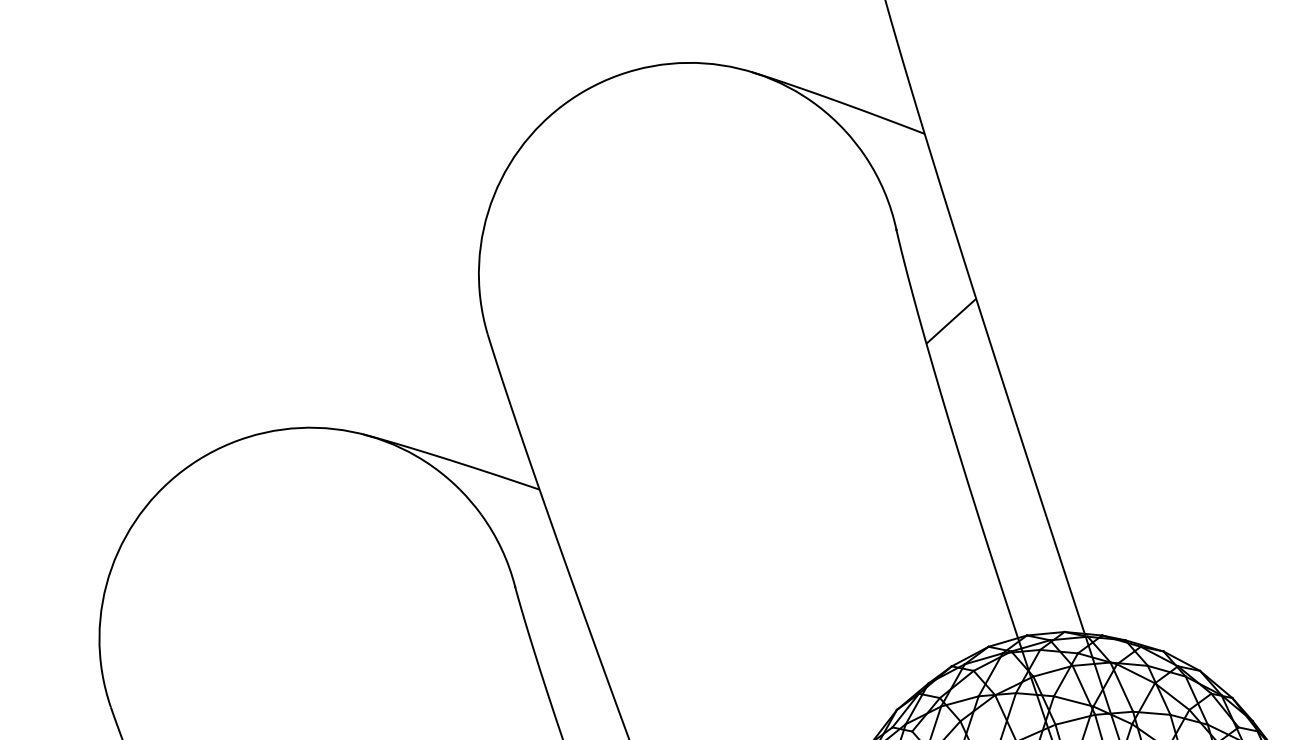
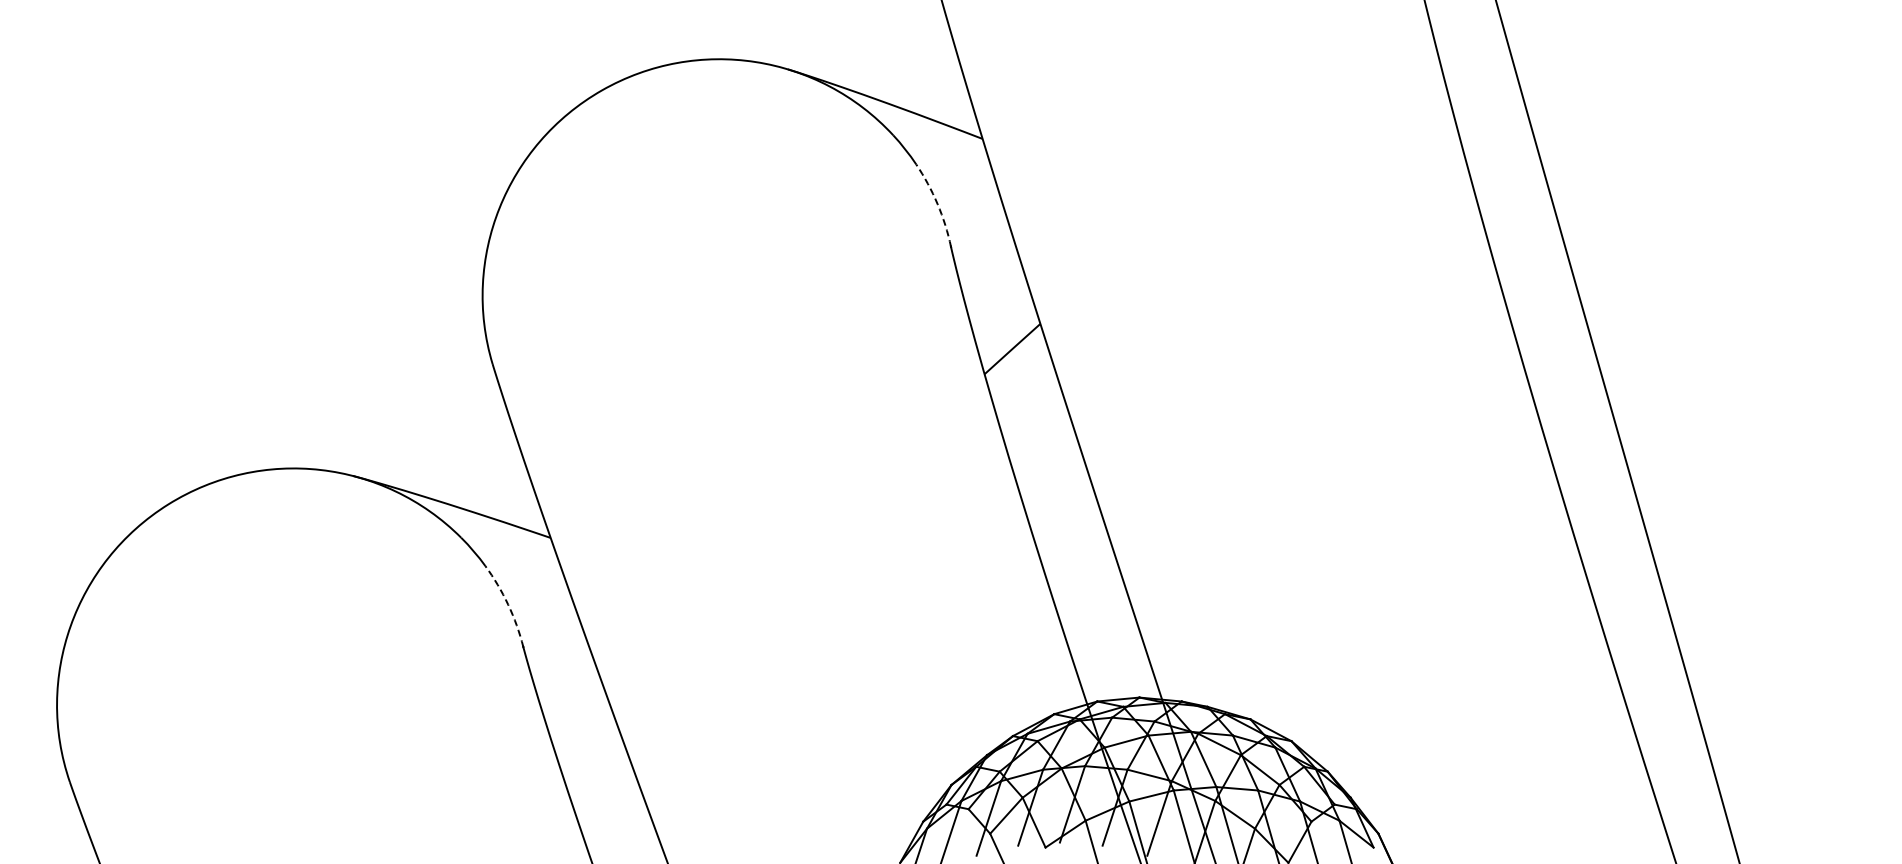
arc: (884, 192) -> (937, 204), solid -> dashed
arc: (501, 549) -> (508, 604), solid -> dashed

